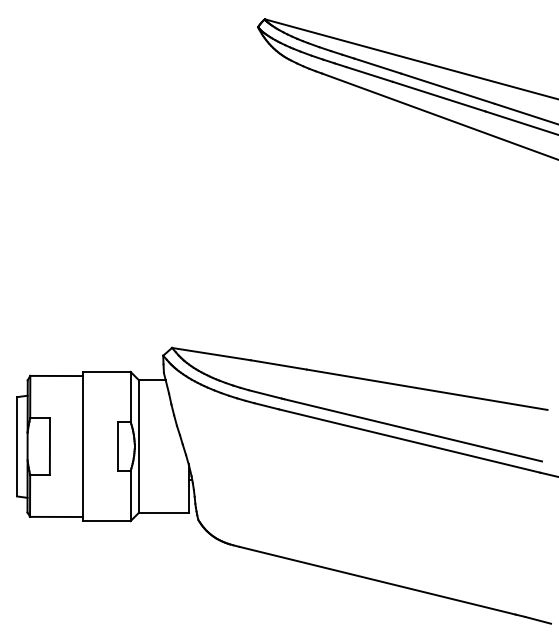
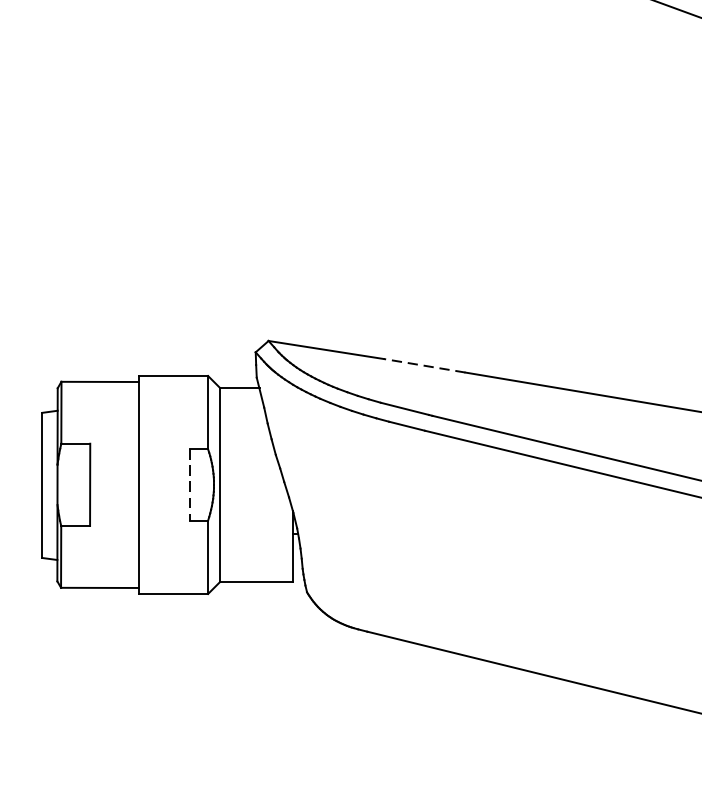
line: (278, 364) -> (424, 365), solid -> dashed
line: (118, 447) -> (190, 486), solid -> dashed

